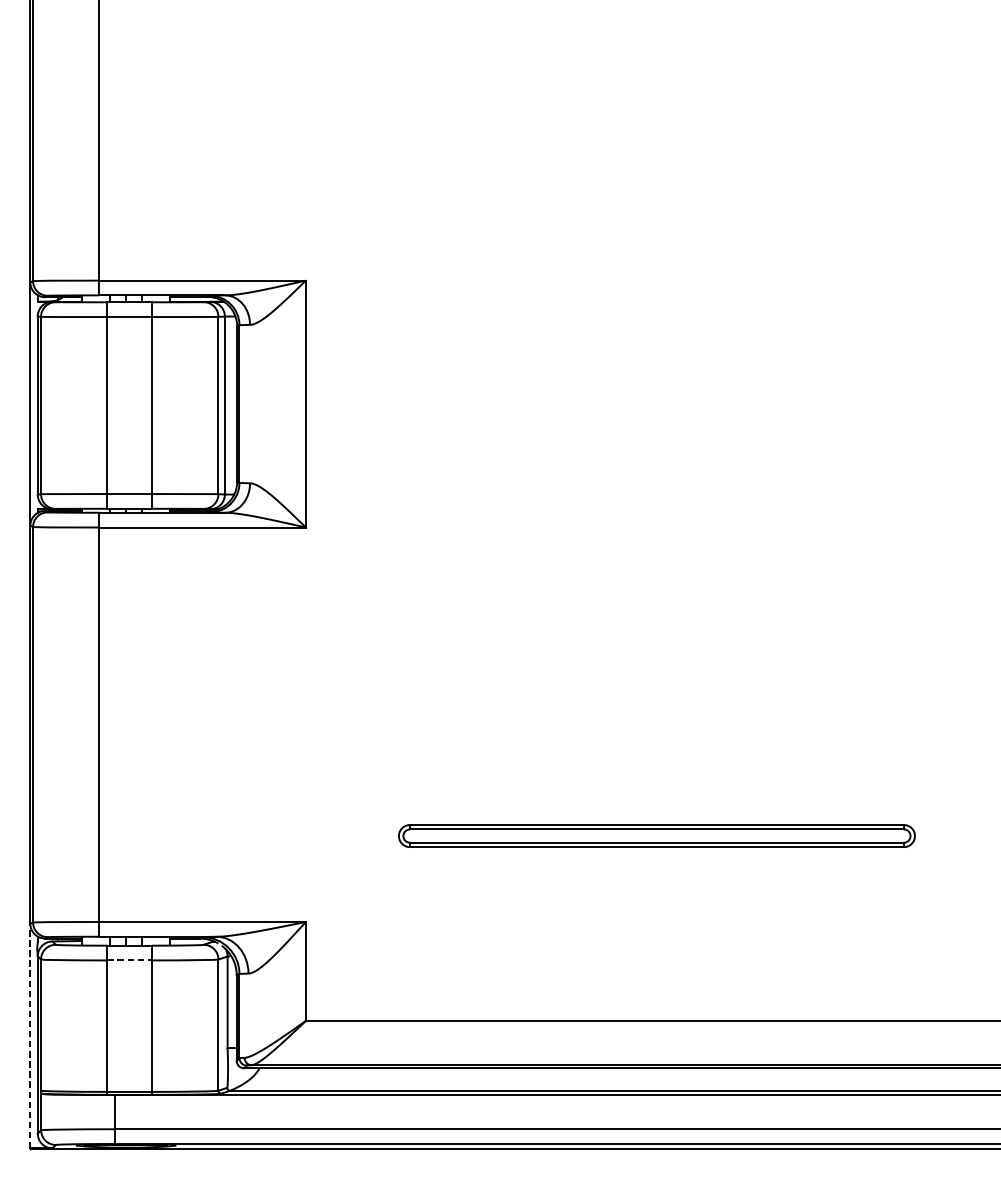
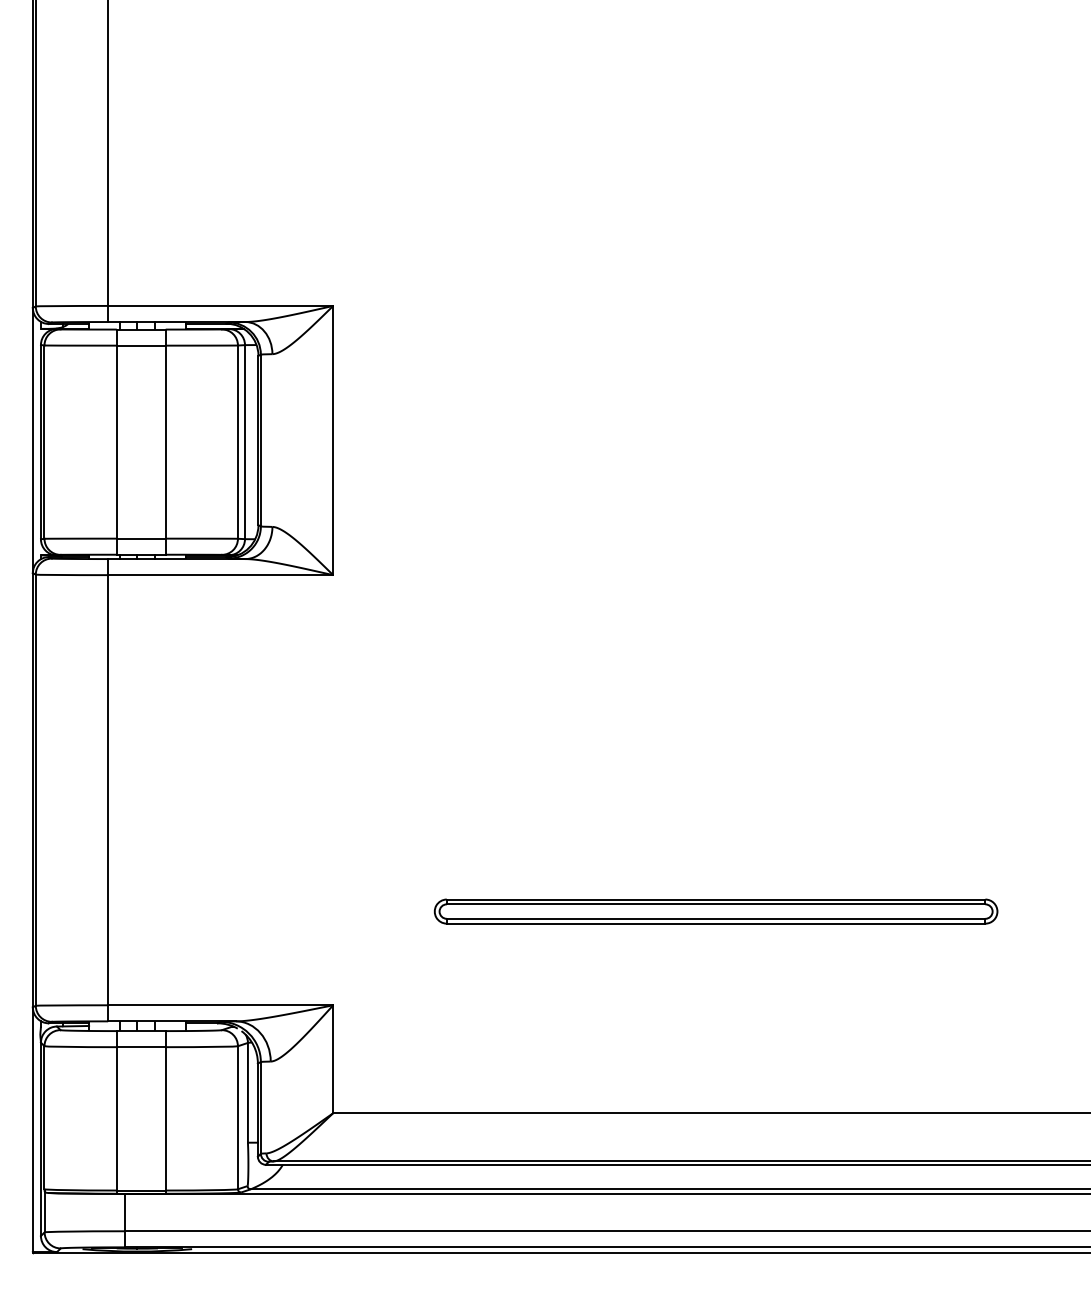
line: (129, 960) -> (141, 1047), dashed -> solid
line: (30, 1036) -> (32, 1130), dashed -> solid

